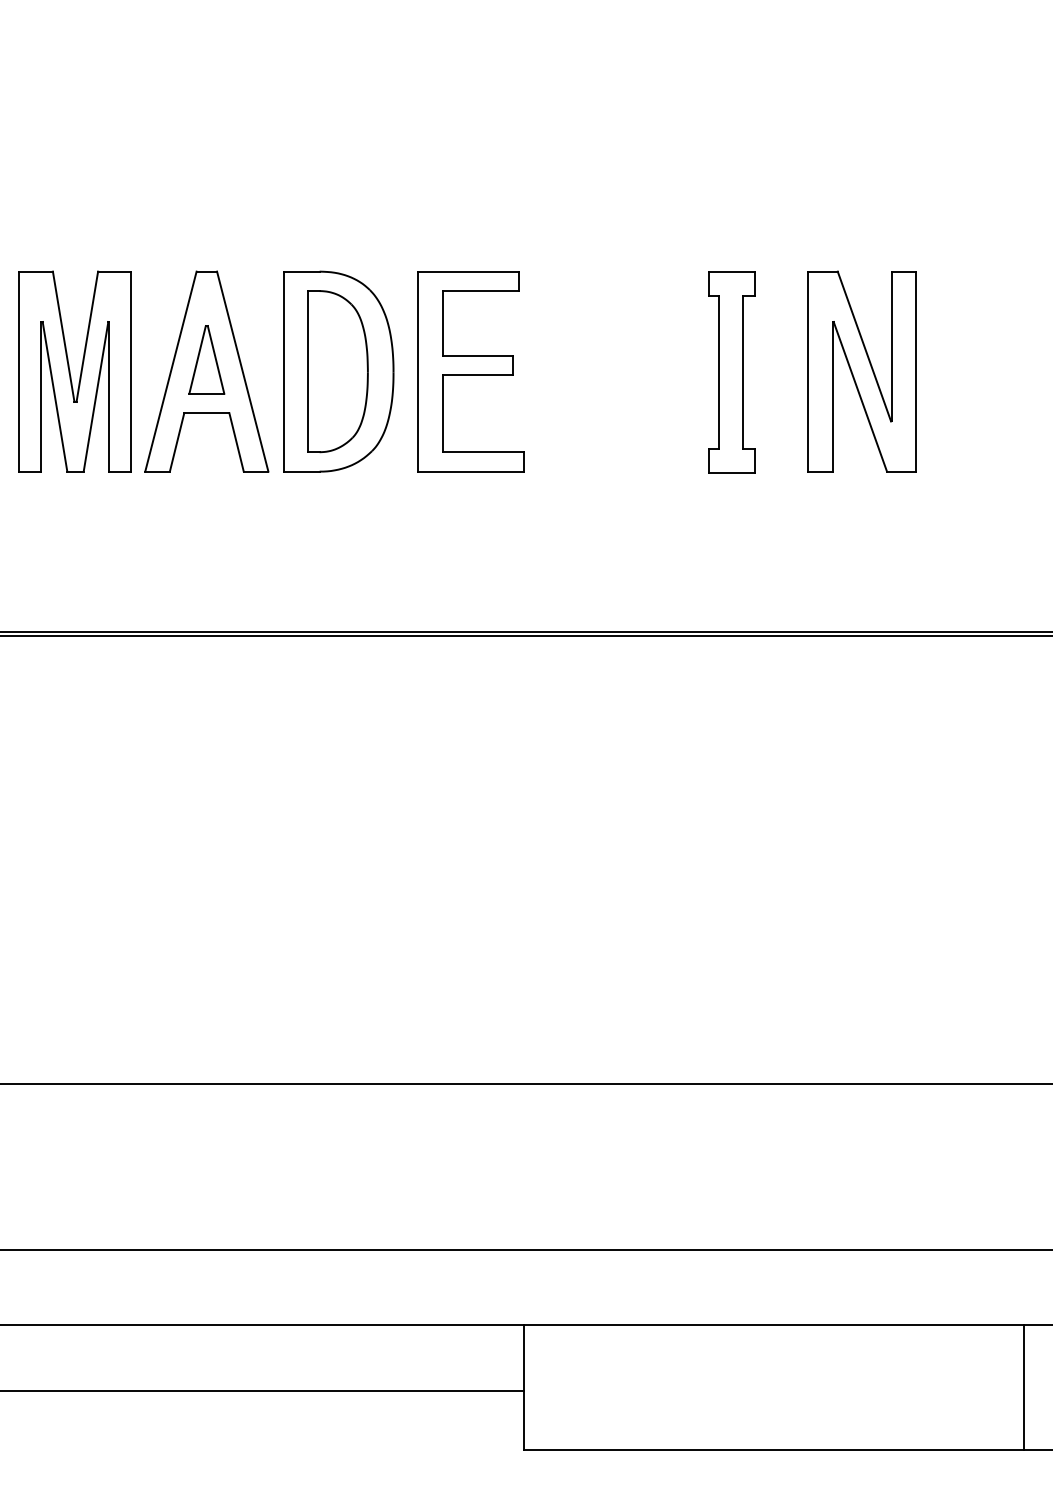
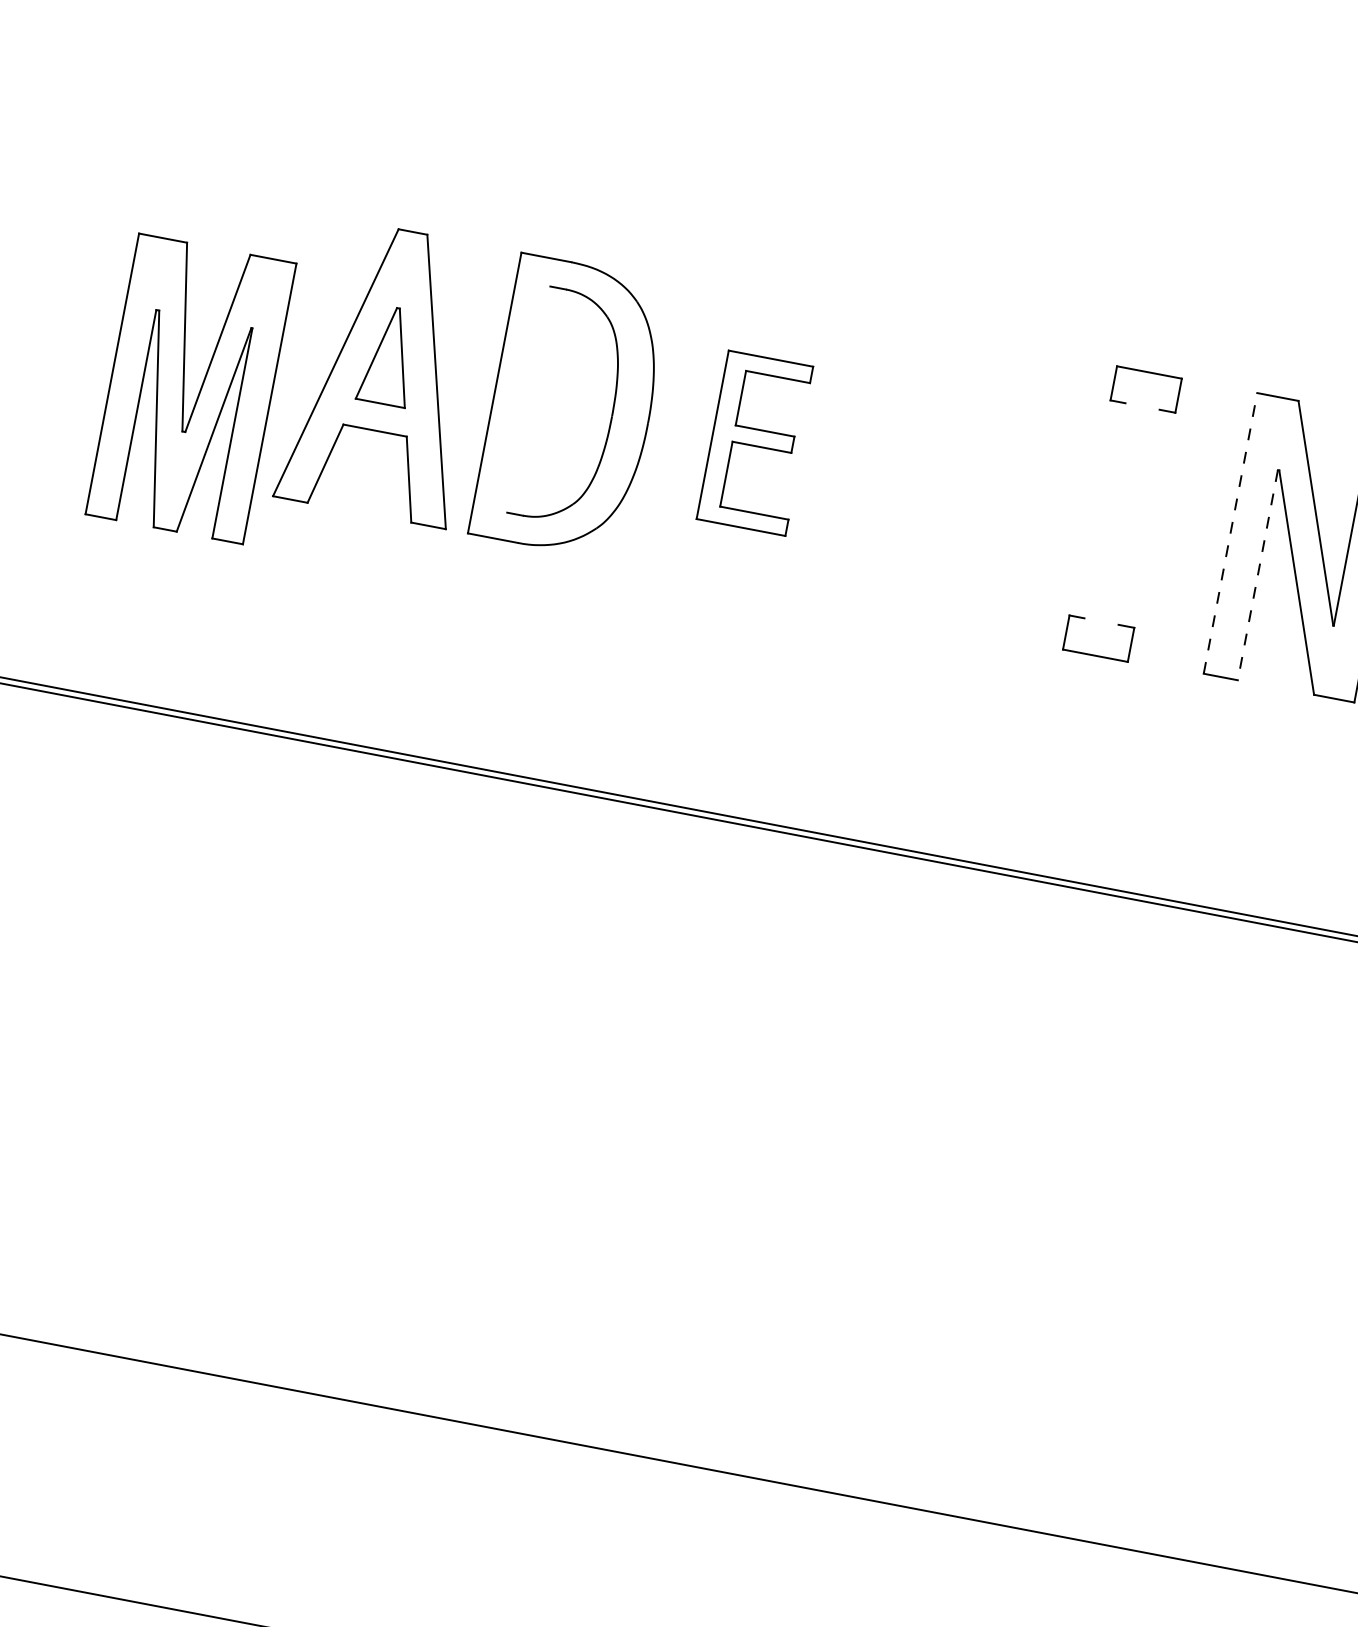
part: (74, 371) -> (190, 388), moved
line: (308, 371) -> (528, 399), removed
part: (470, 371) -> (756, 442), size x0.6
line: (808, 371) -> (1230, 533), solid -> dashed
line: (719, 372) -> (1105, 510), removed
line: (743, 372) -> (1139, 517), removed
line: (832, 396) -> (1257, 574), solid -> dashed

